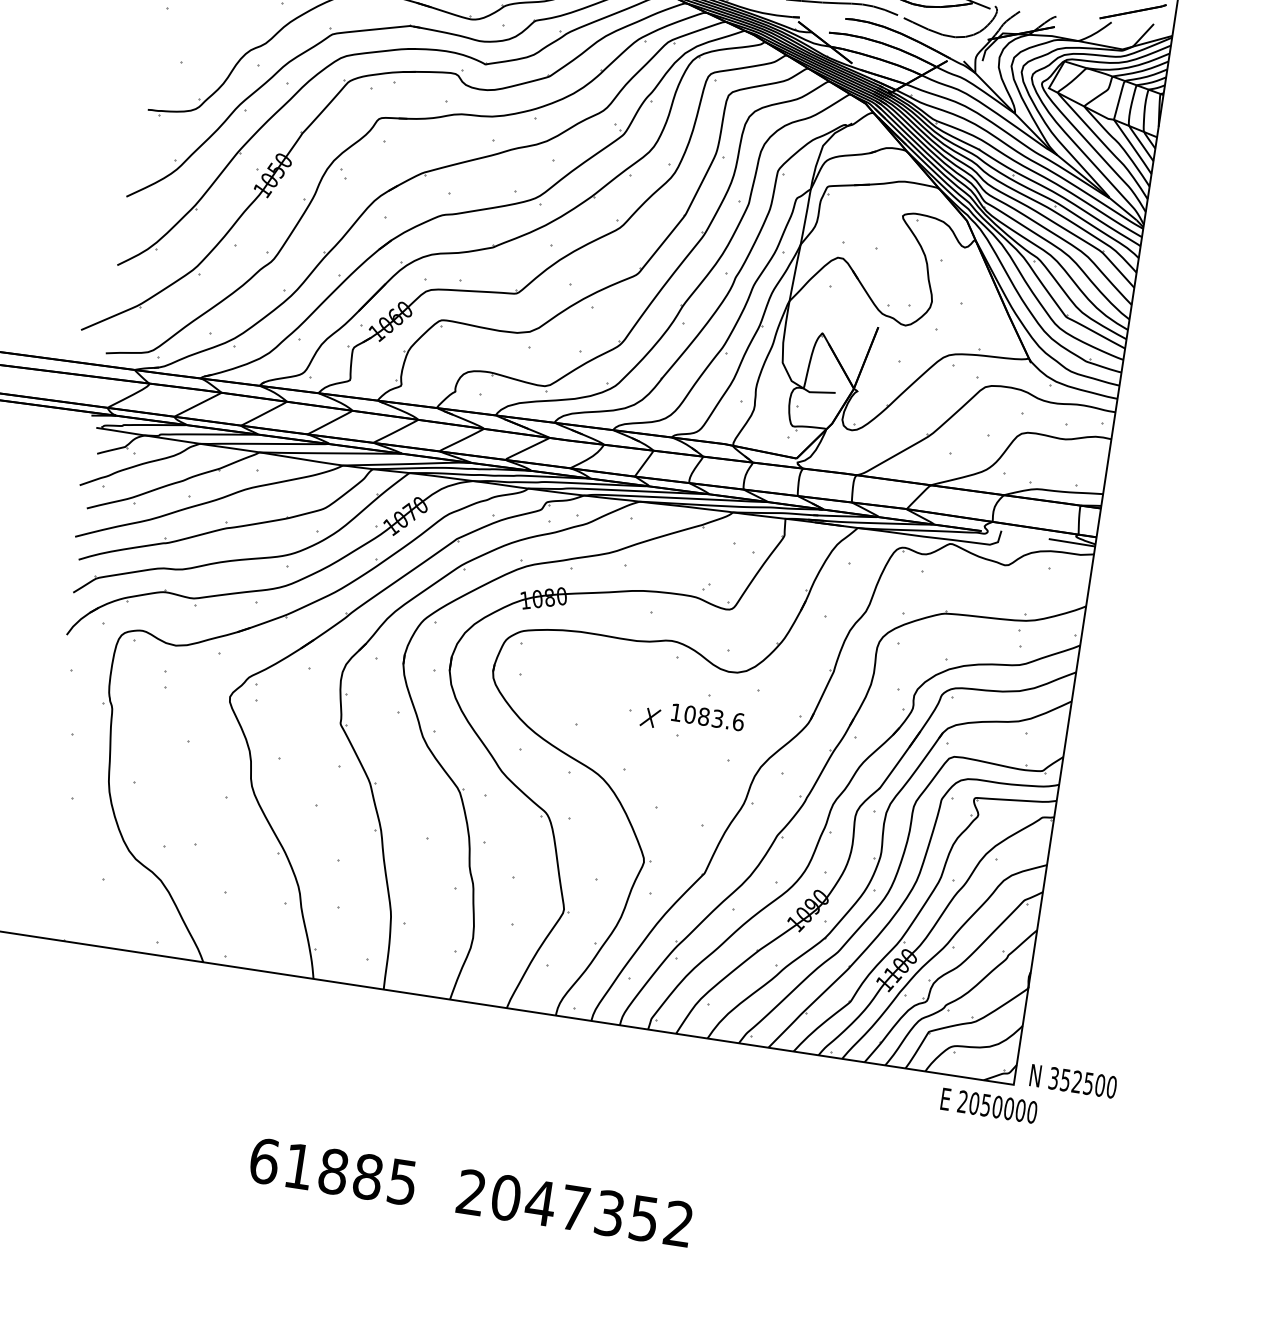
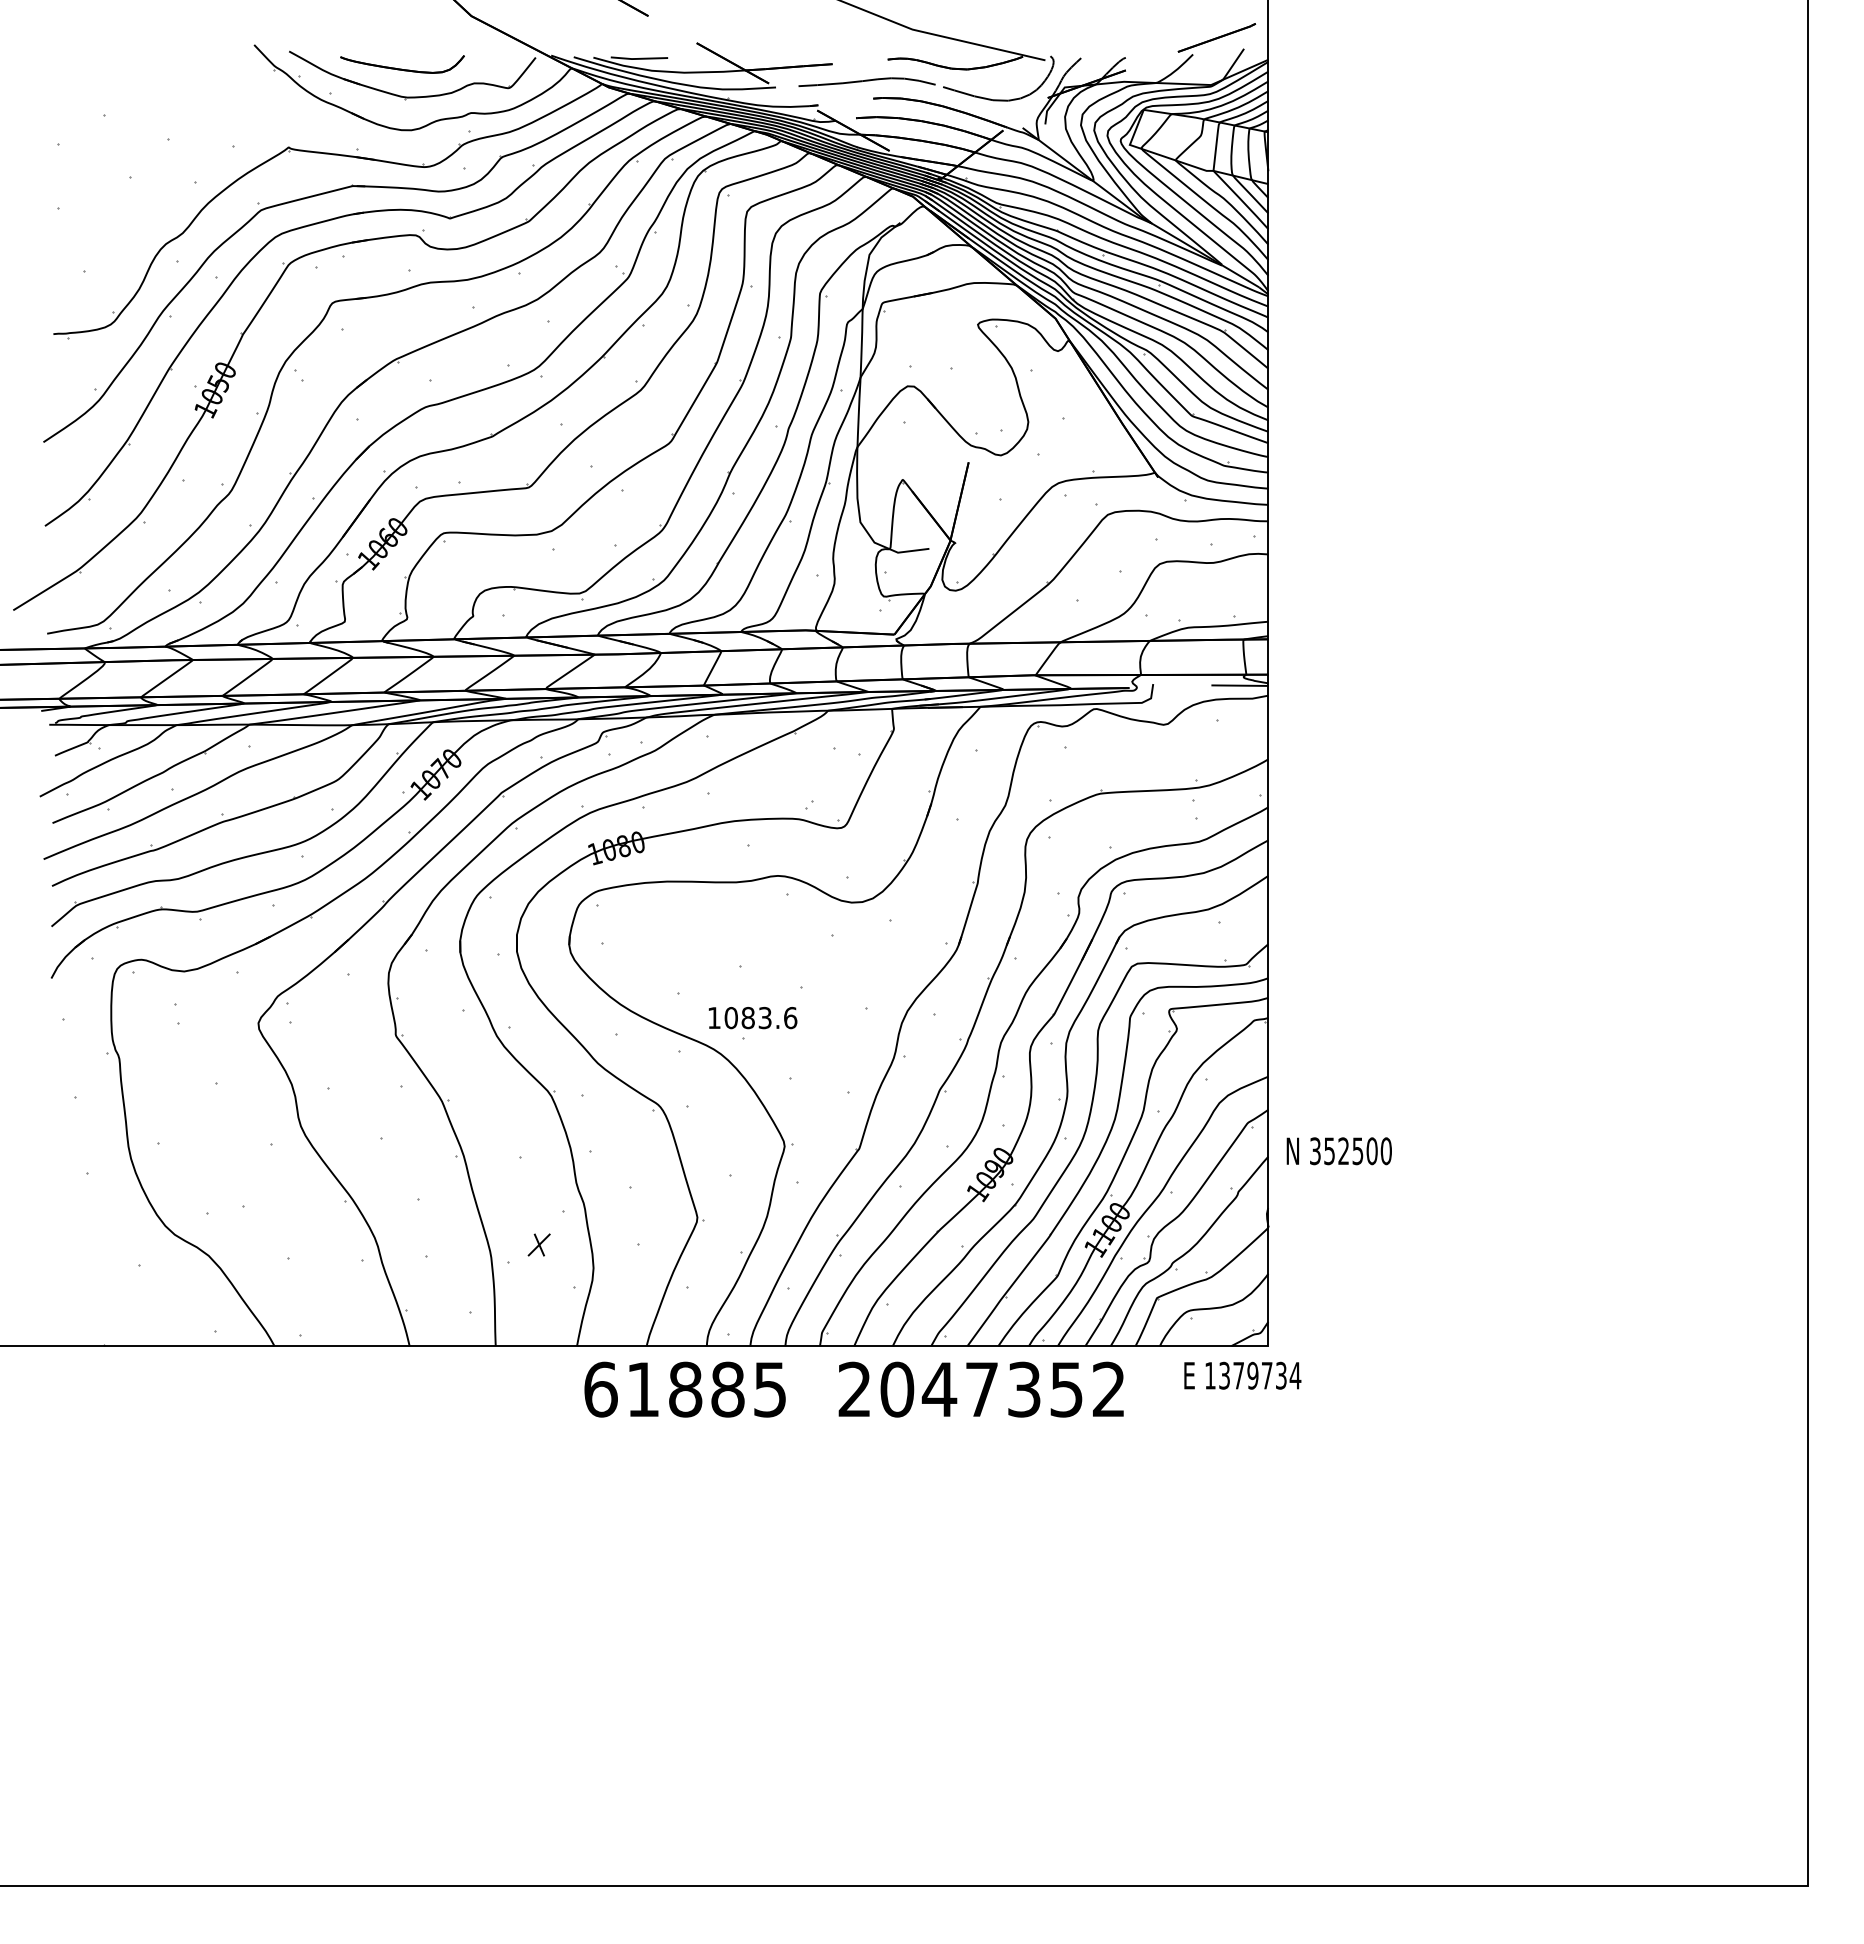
part: (649, 717) -> (538, 1244), moved
text: (707, 717) -> (752, 1018), moved
text: (1072, 1081) -> (1338, 1151), moved
text: (998, 1106) -> (1253, 1375), 2050000 -> 1379734
text: (470, 1192) -> (853, 1389), moved

